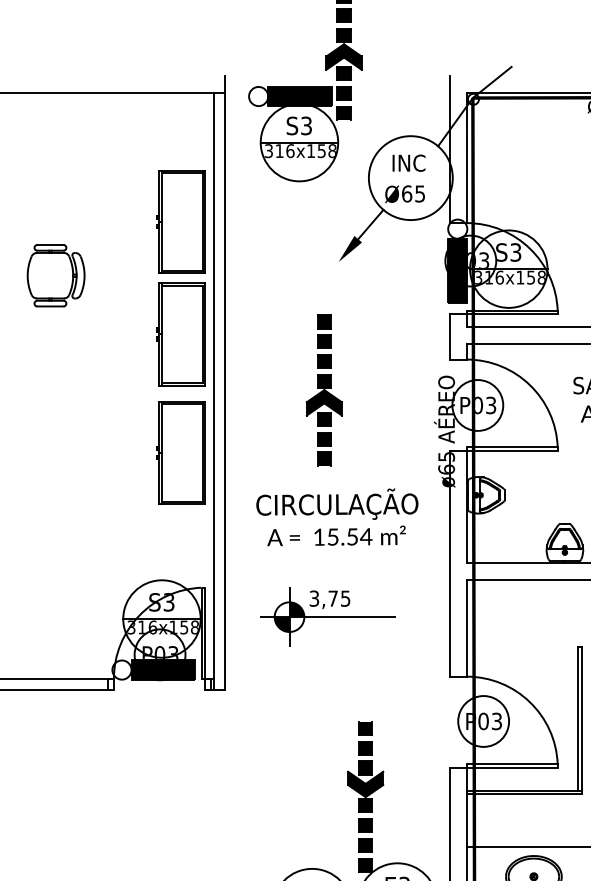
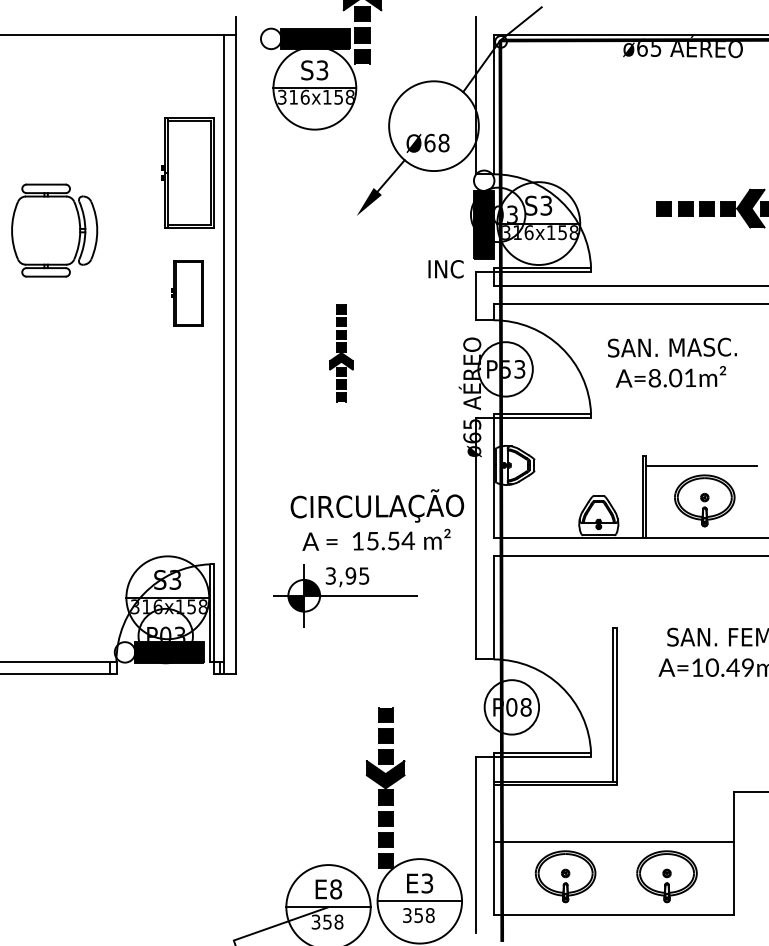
text: (408, 163) -> (445, 269), moved
text: (419, 193) -> (443, 142), 65 -> 68
part: (56, 275) -> (54, 230), size x1.4
part: (180, 334) -> (187, 293), size x0.6
part: (324, 390) -> (341, 353), size x0.6
text: (478, 405) -> (506, 369), P03 -> P53
part: (180, 452) -> (187, 419), removed
text: (337, 516) -> (377, 519), moved
text: (332, 598) -> (350, 575), 3,75 -> 3,95
text: (496, 721) -> (525, 707), P03 -> P08

